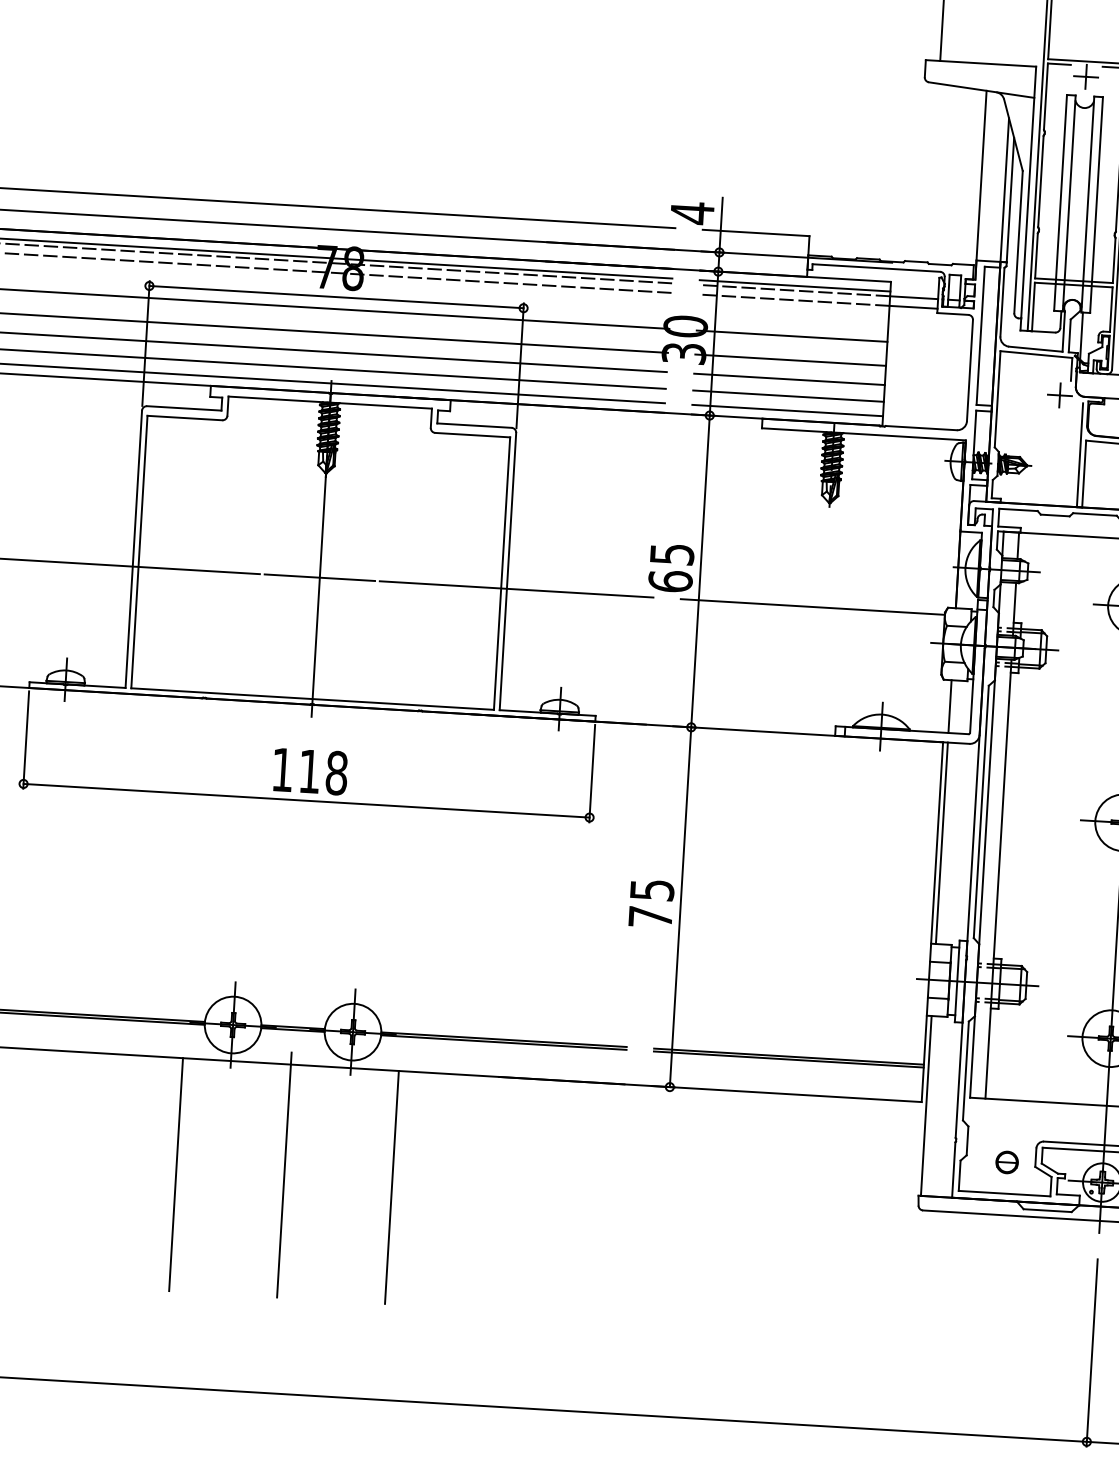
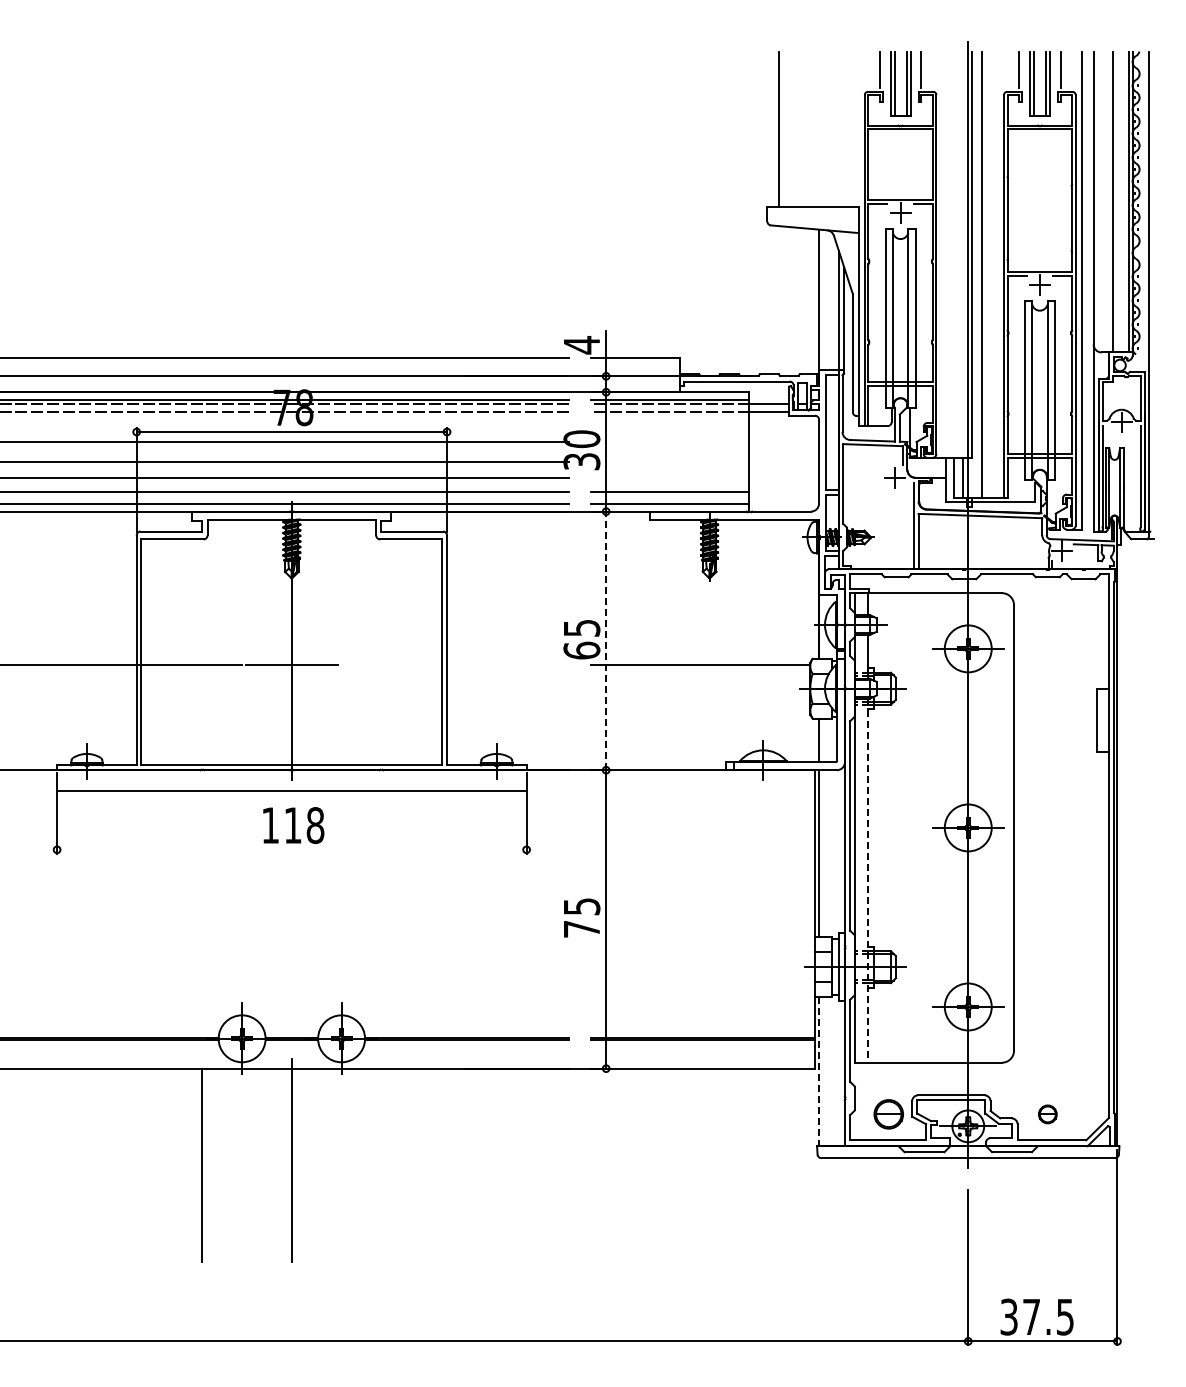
line: (792, 335) -> (670, 441), removed
line: (790, 359) -> (670, 461), removed
line: (789, 379) -> (670, 477), removed
line: (700, 570) -> (606, 640), solid -> dashed
line: (515, 588) -> (454, 664), removed
line: (306, 800) -> (291, 790), moved
line: (998, 880) -> (867, 881), solid -> dashed
line: (926, 1105) -> (819, 1071), solid -> dashed
part: (1006, 1162) -> (888, 1114), size x1.6
line: (392, 1186) -> (381, 1164), removed

